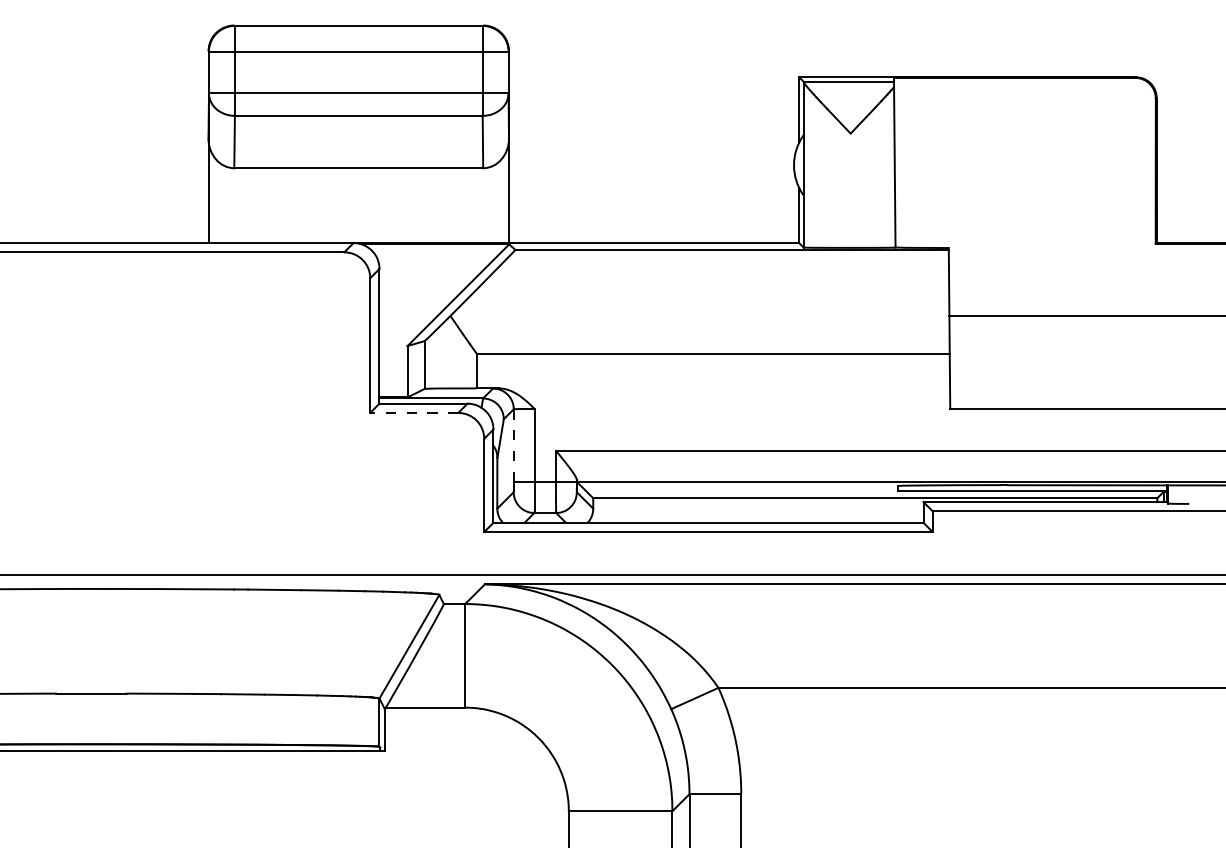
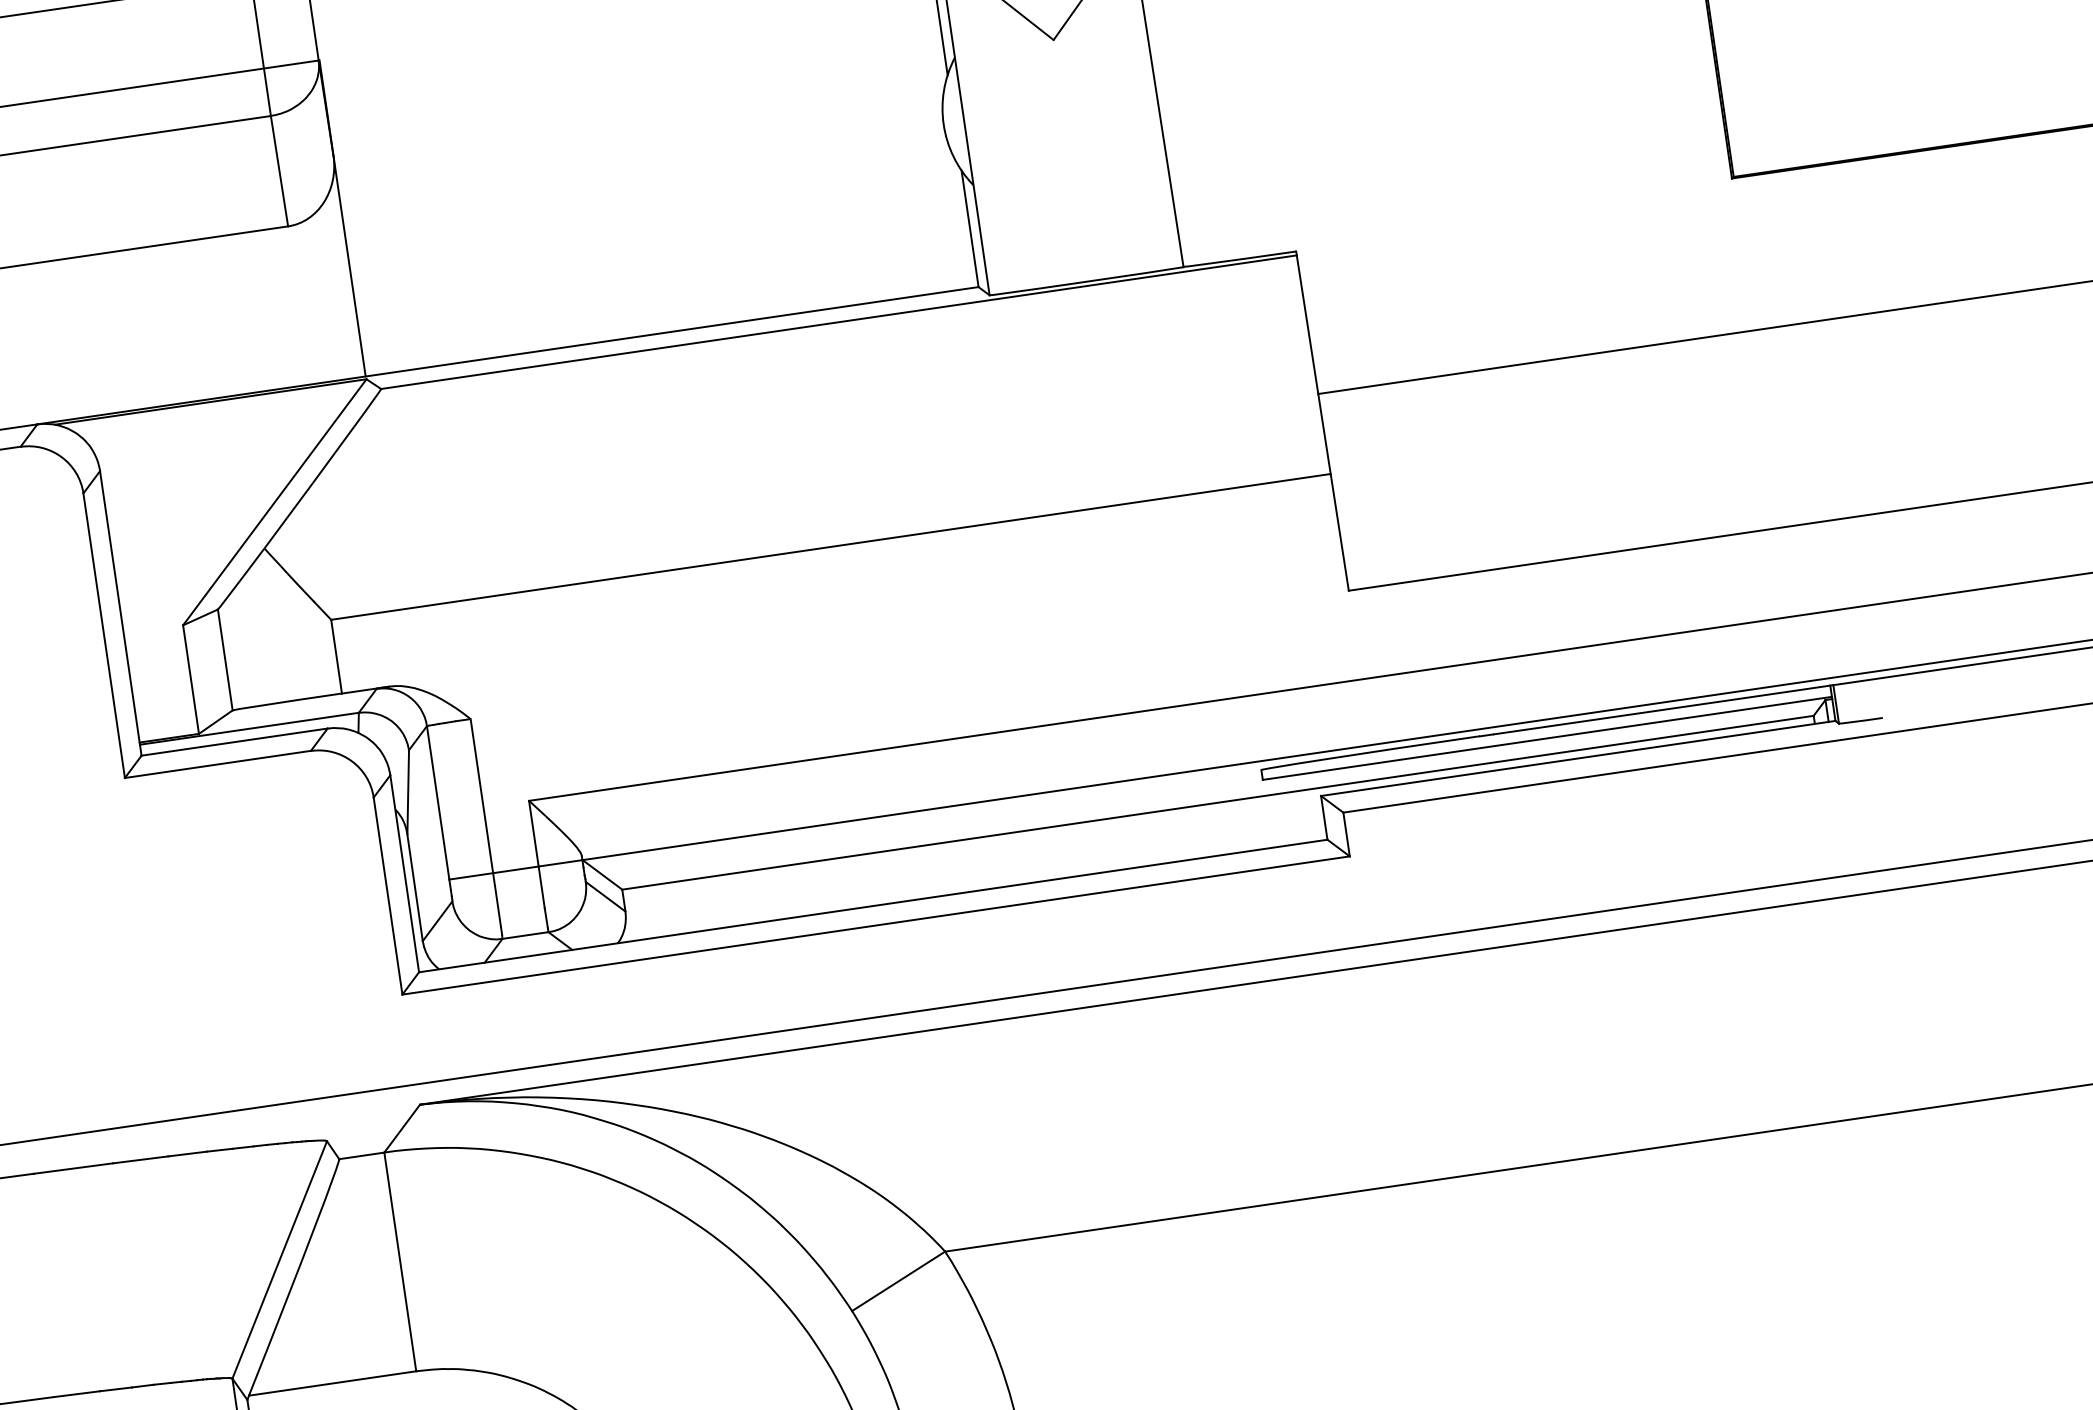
line: (413, 412) -> (216, 763), dashed -> solid
line: (513, 445) -> (437, 802), dashed -> solid

